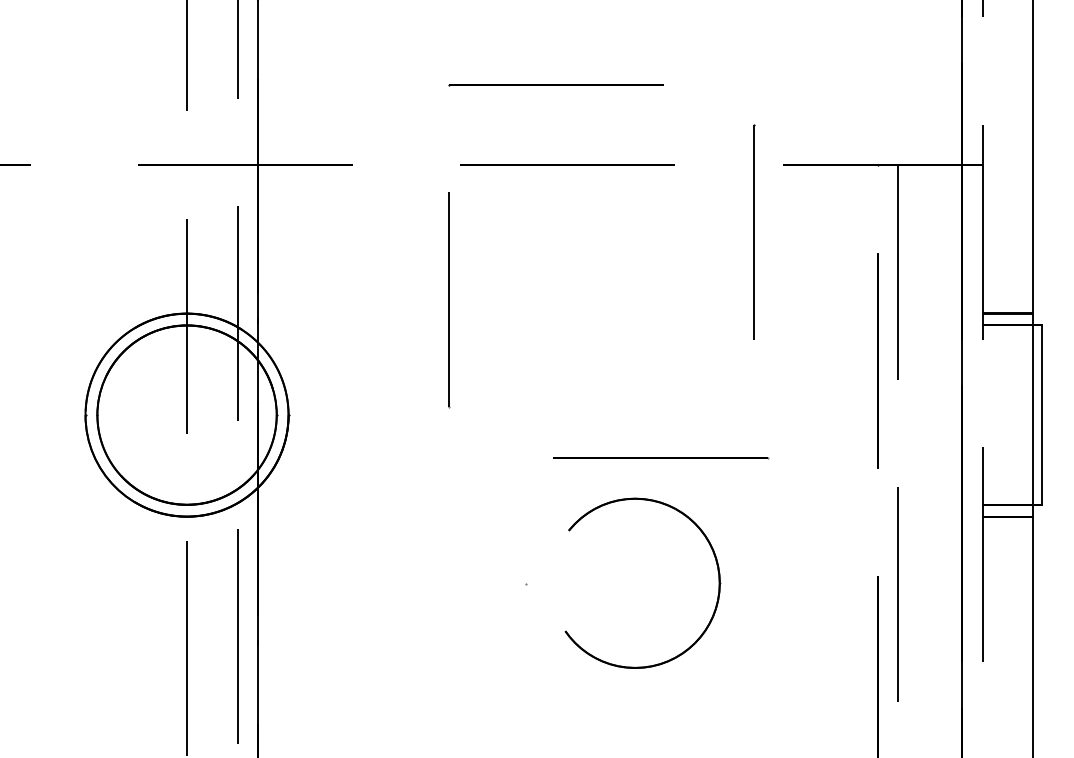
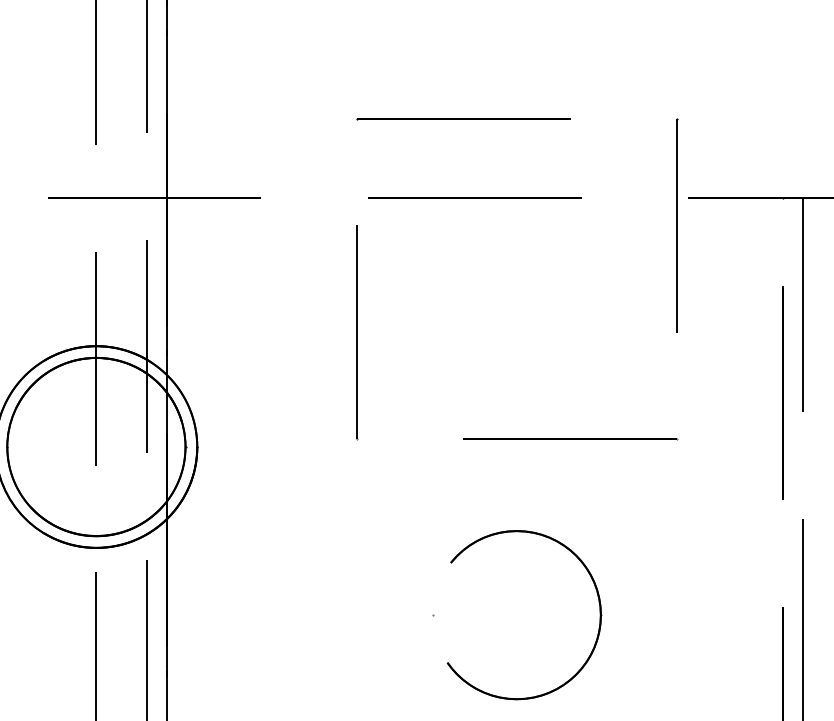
line: (754, 231) -> (677, 224), moved
line: (661, 458) -> (570, 439), moved
part: (717, 571) -> (598, 603), moved

